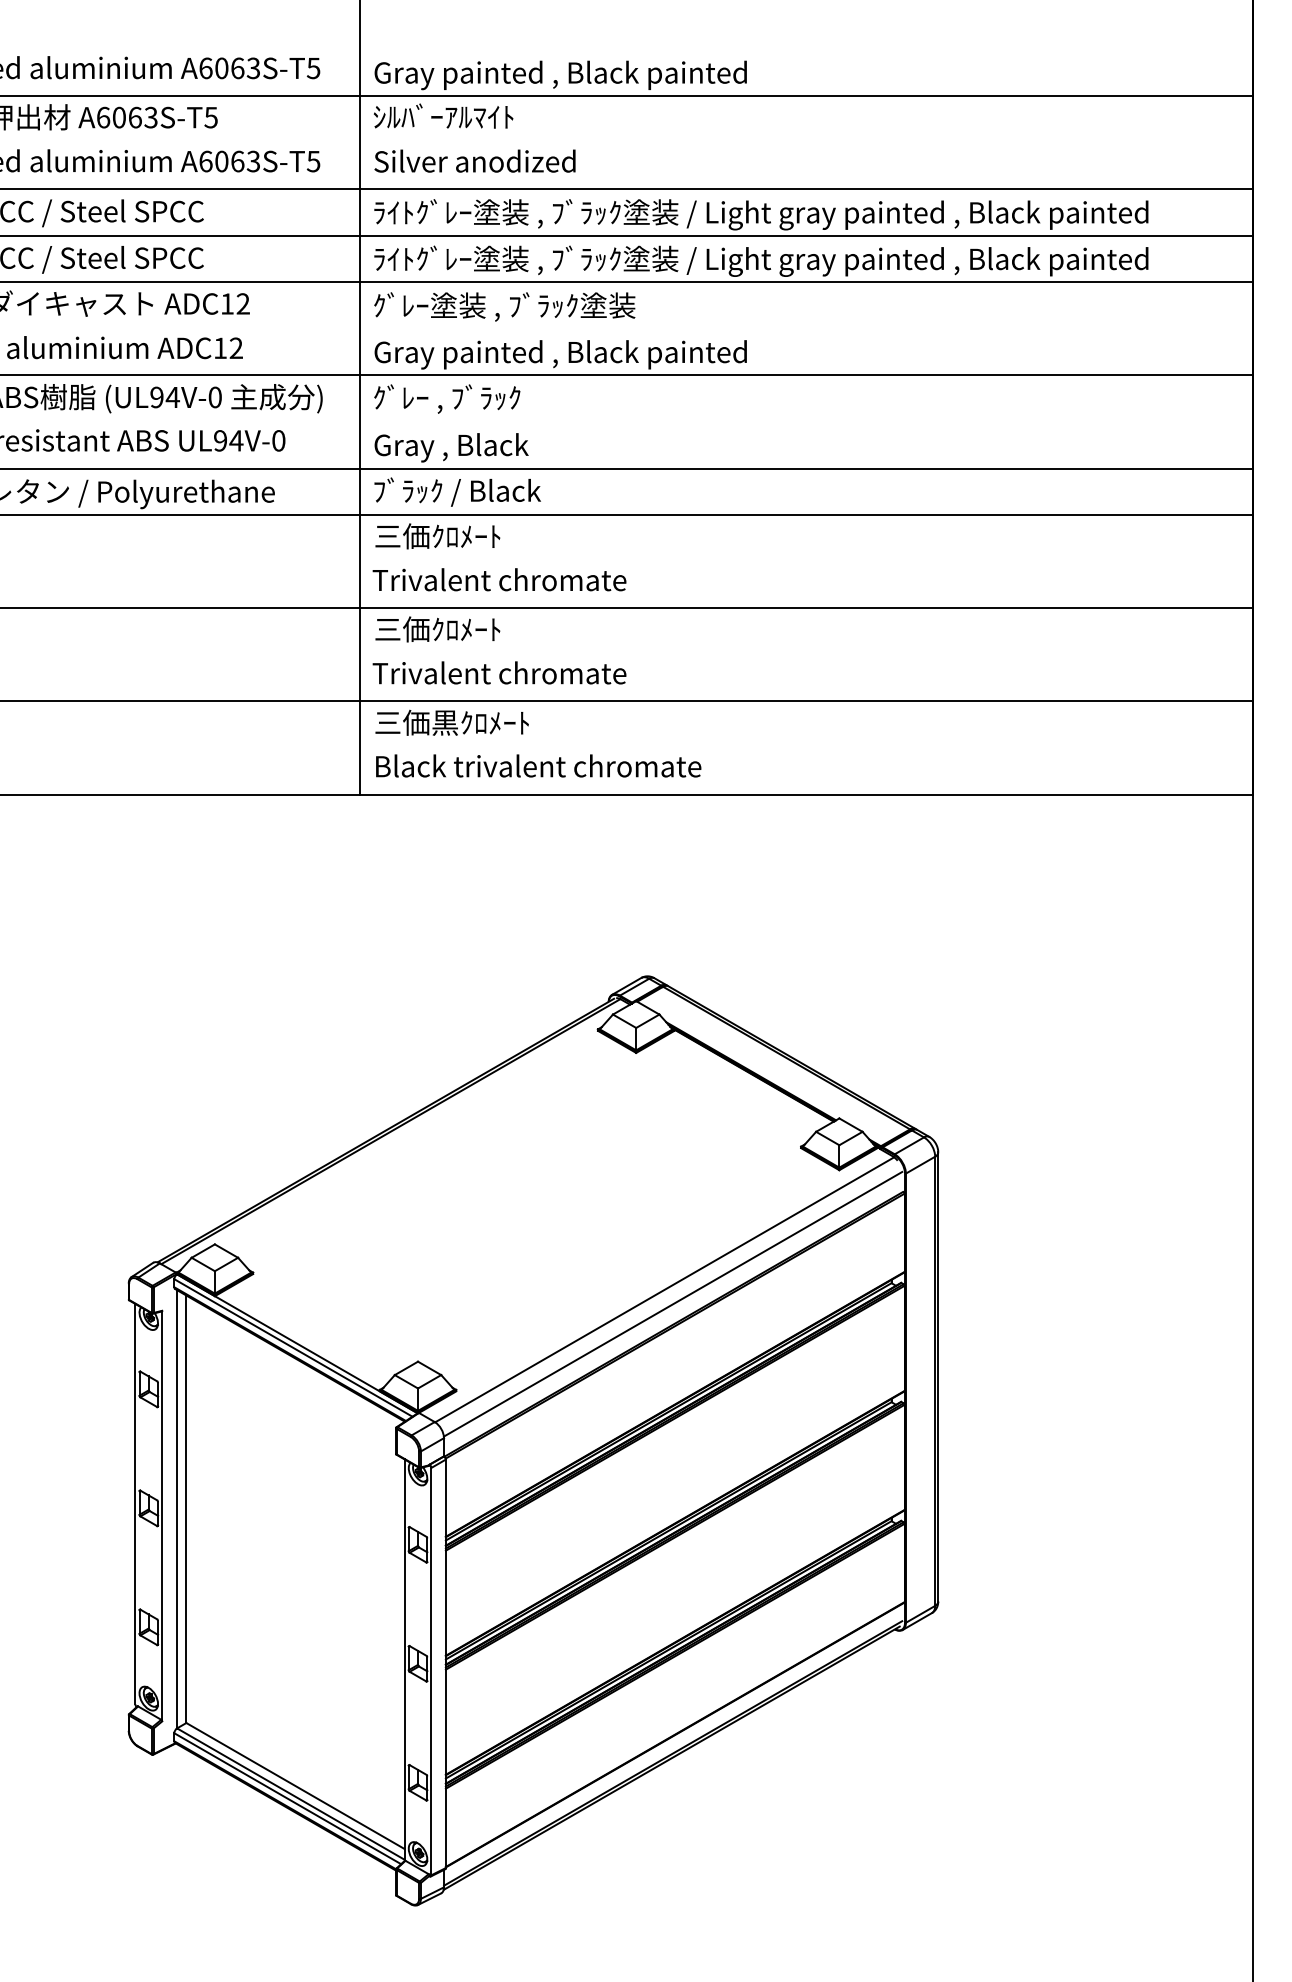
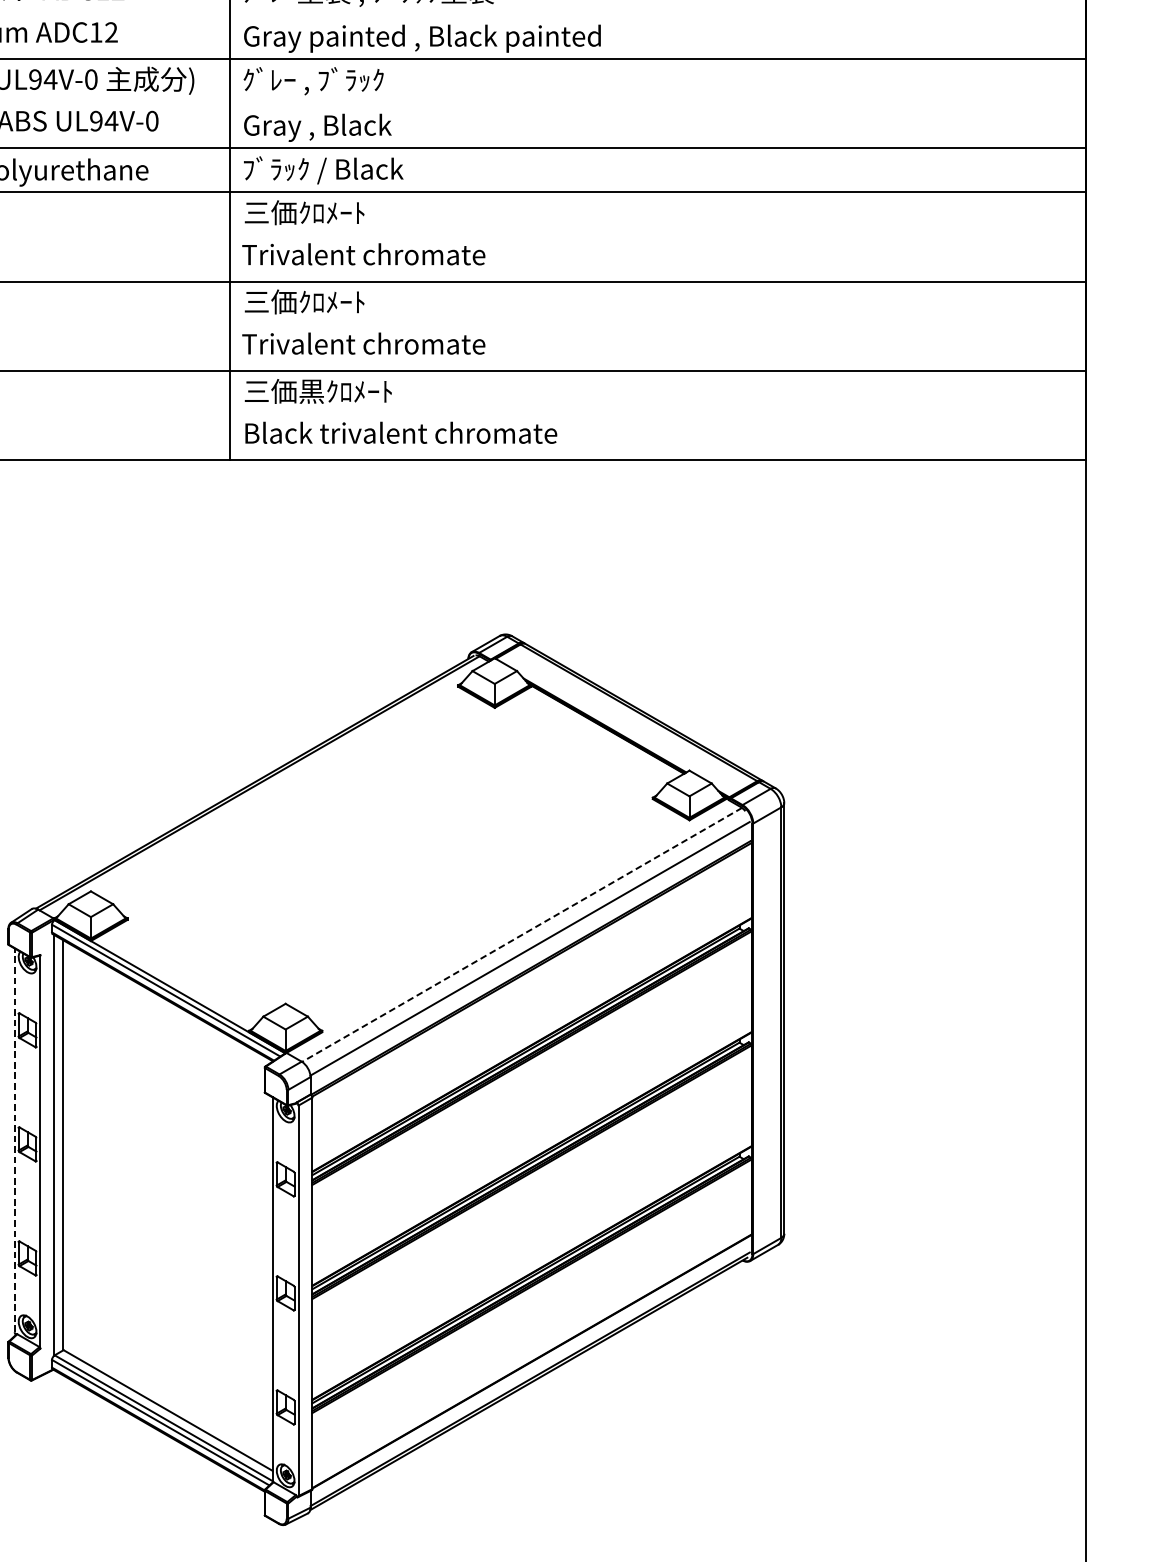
line: (664, 1290) -> (521, 935), solid -> dashed
line: (135, 1503) -> (14, 1139), solid -> dashed

